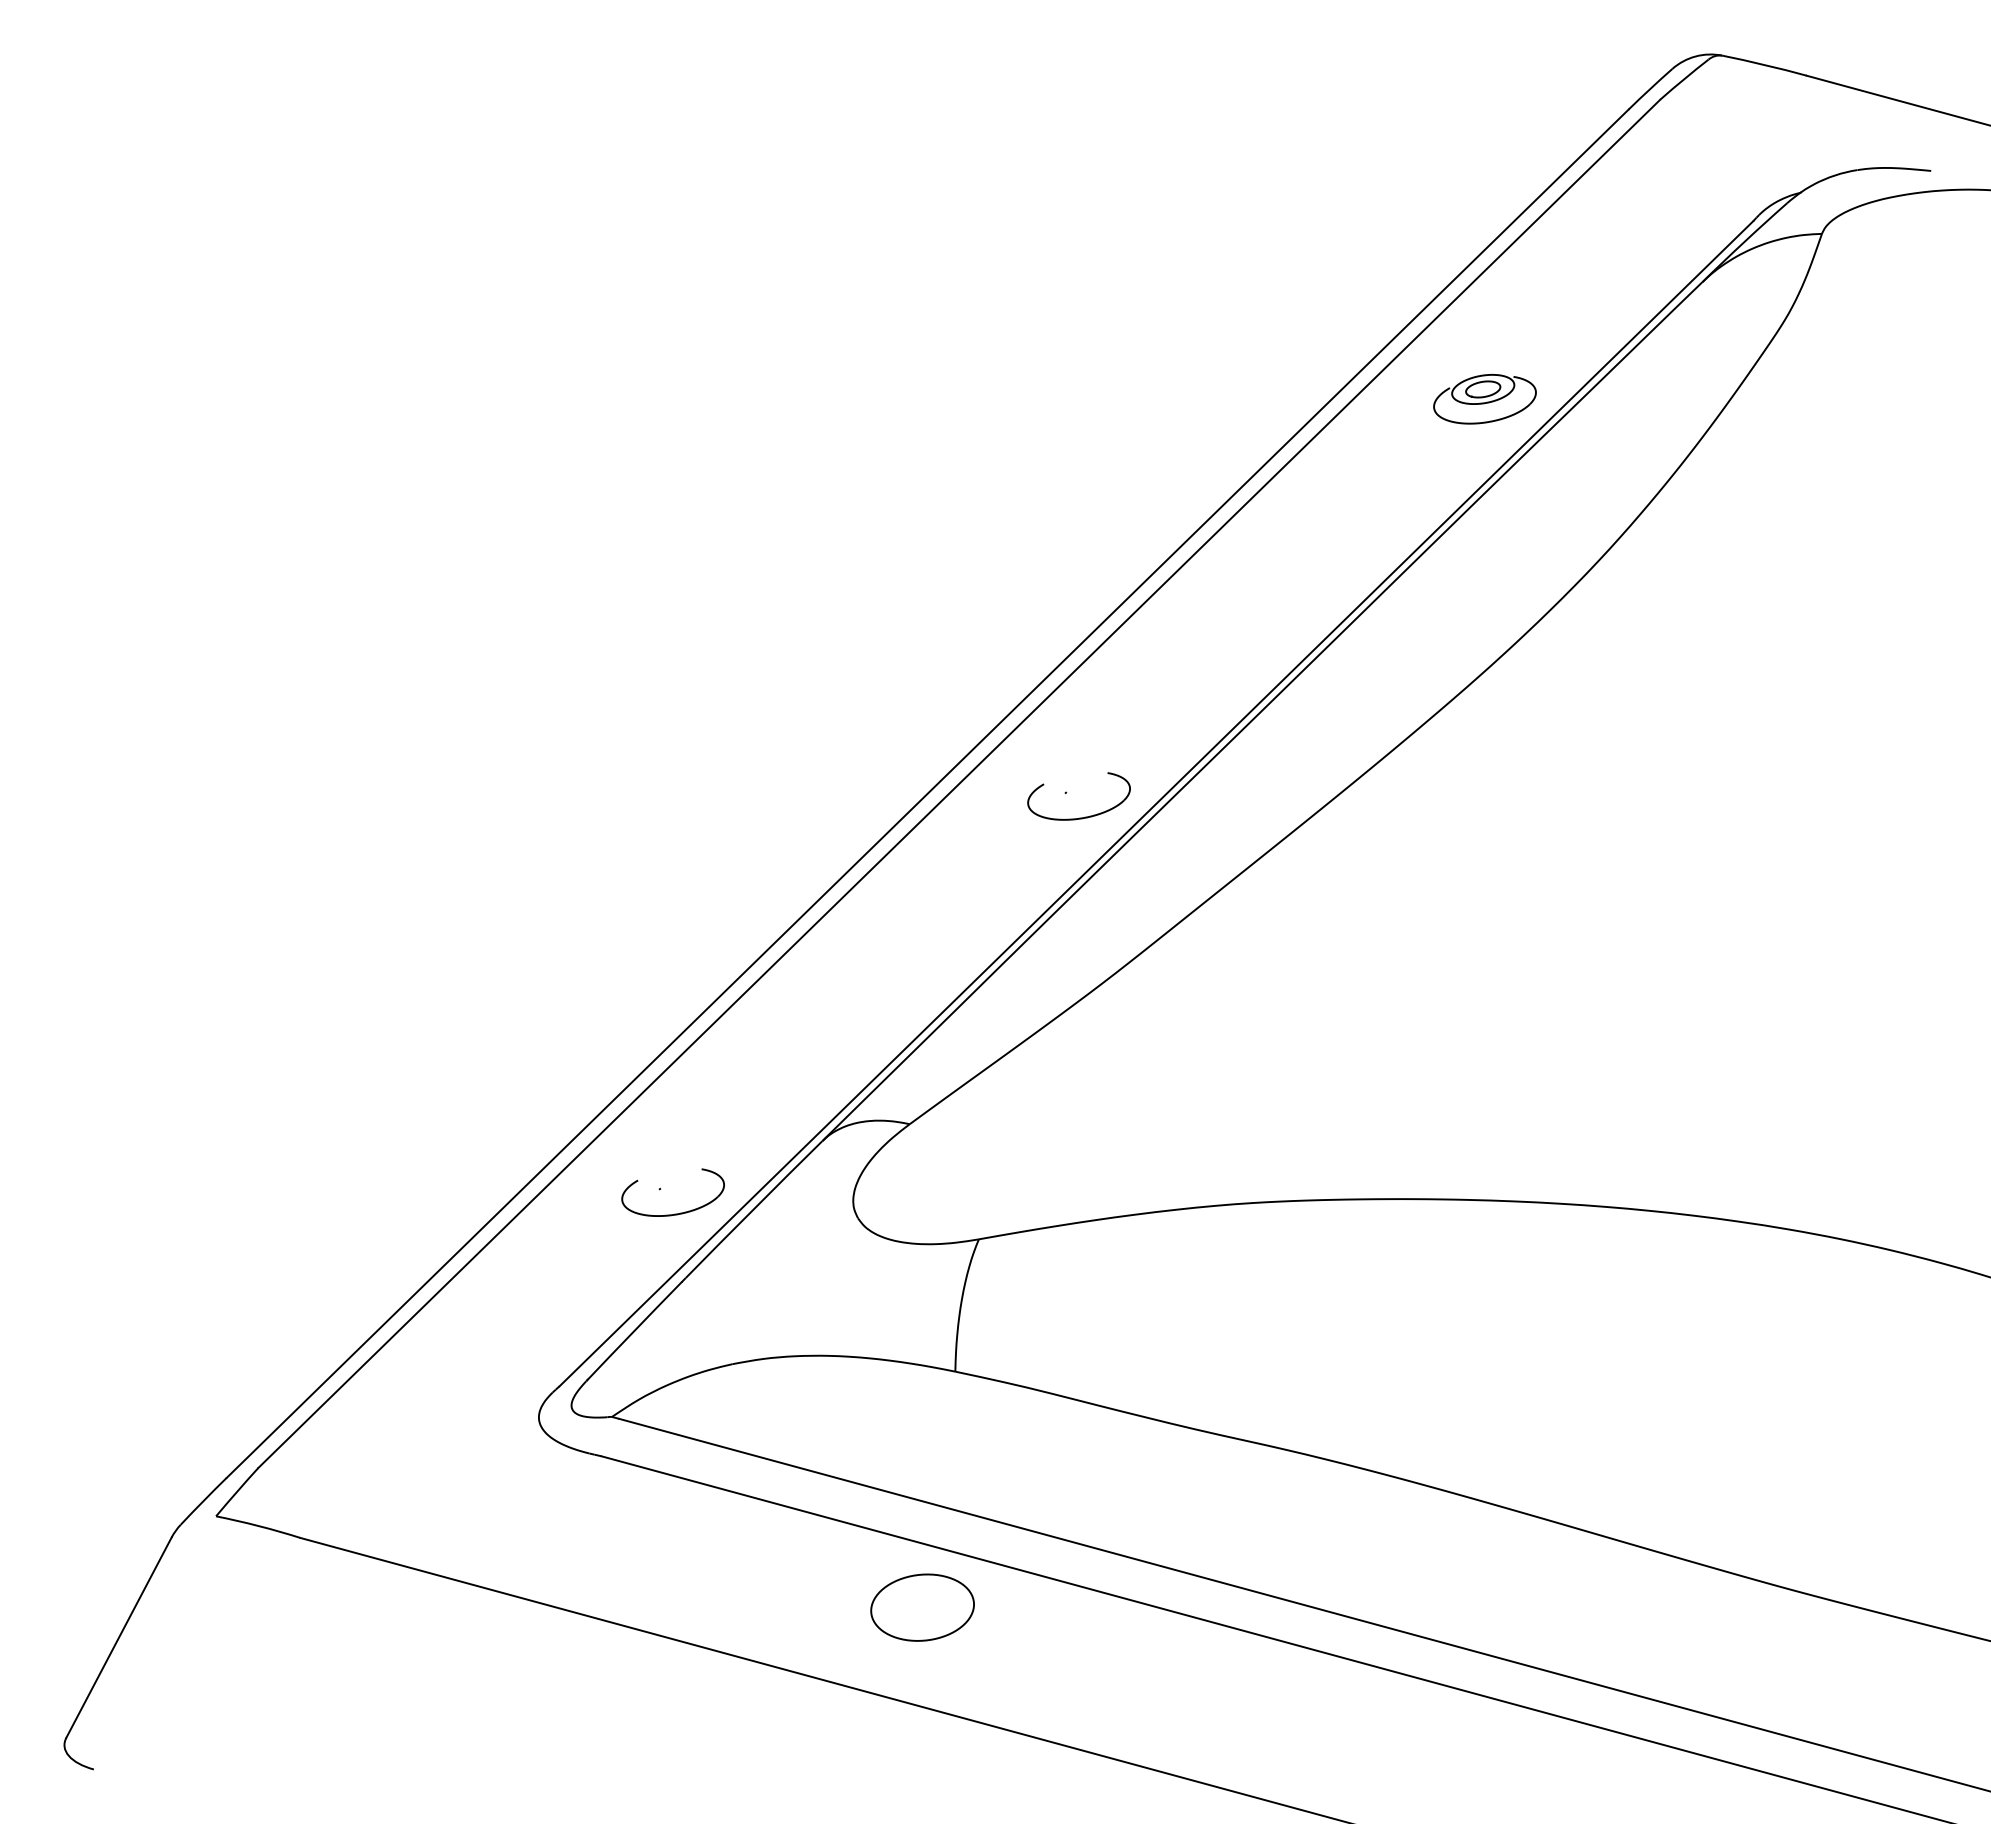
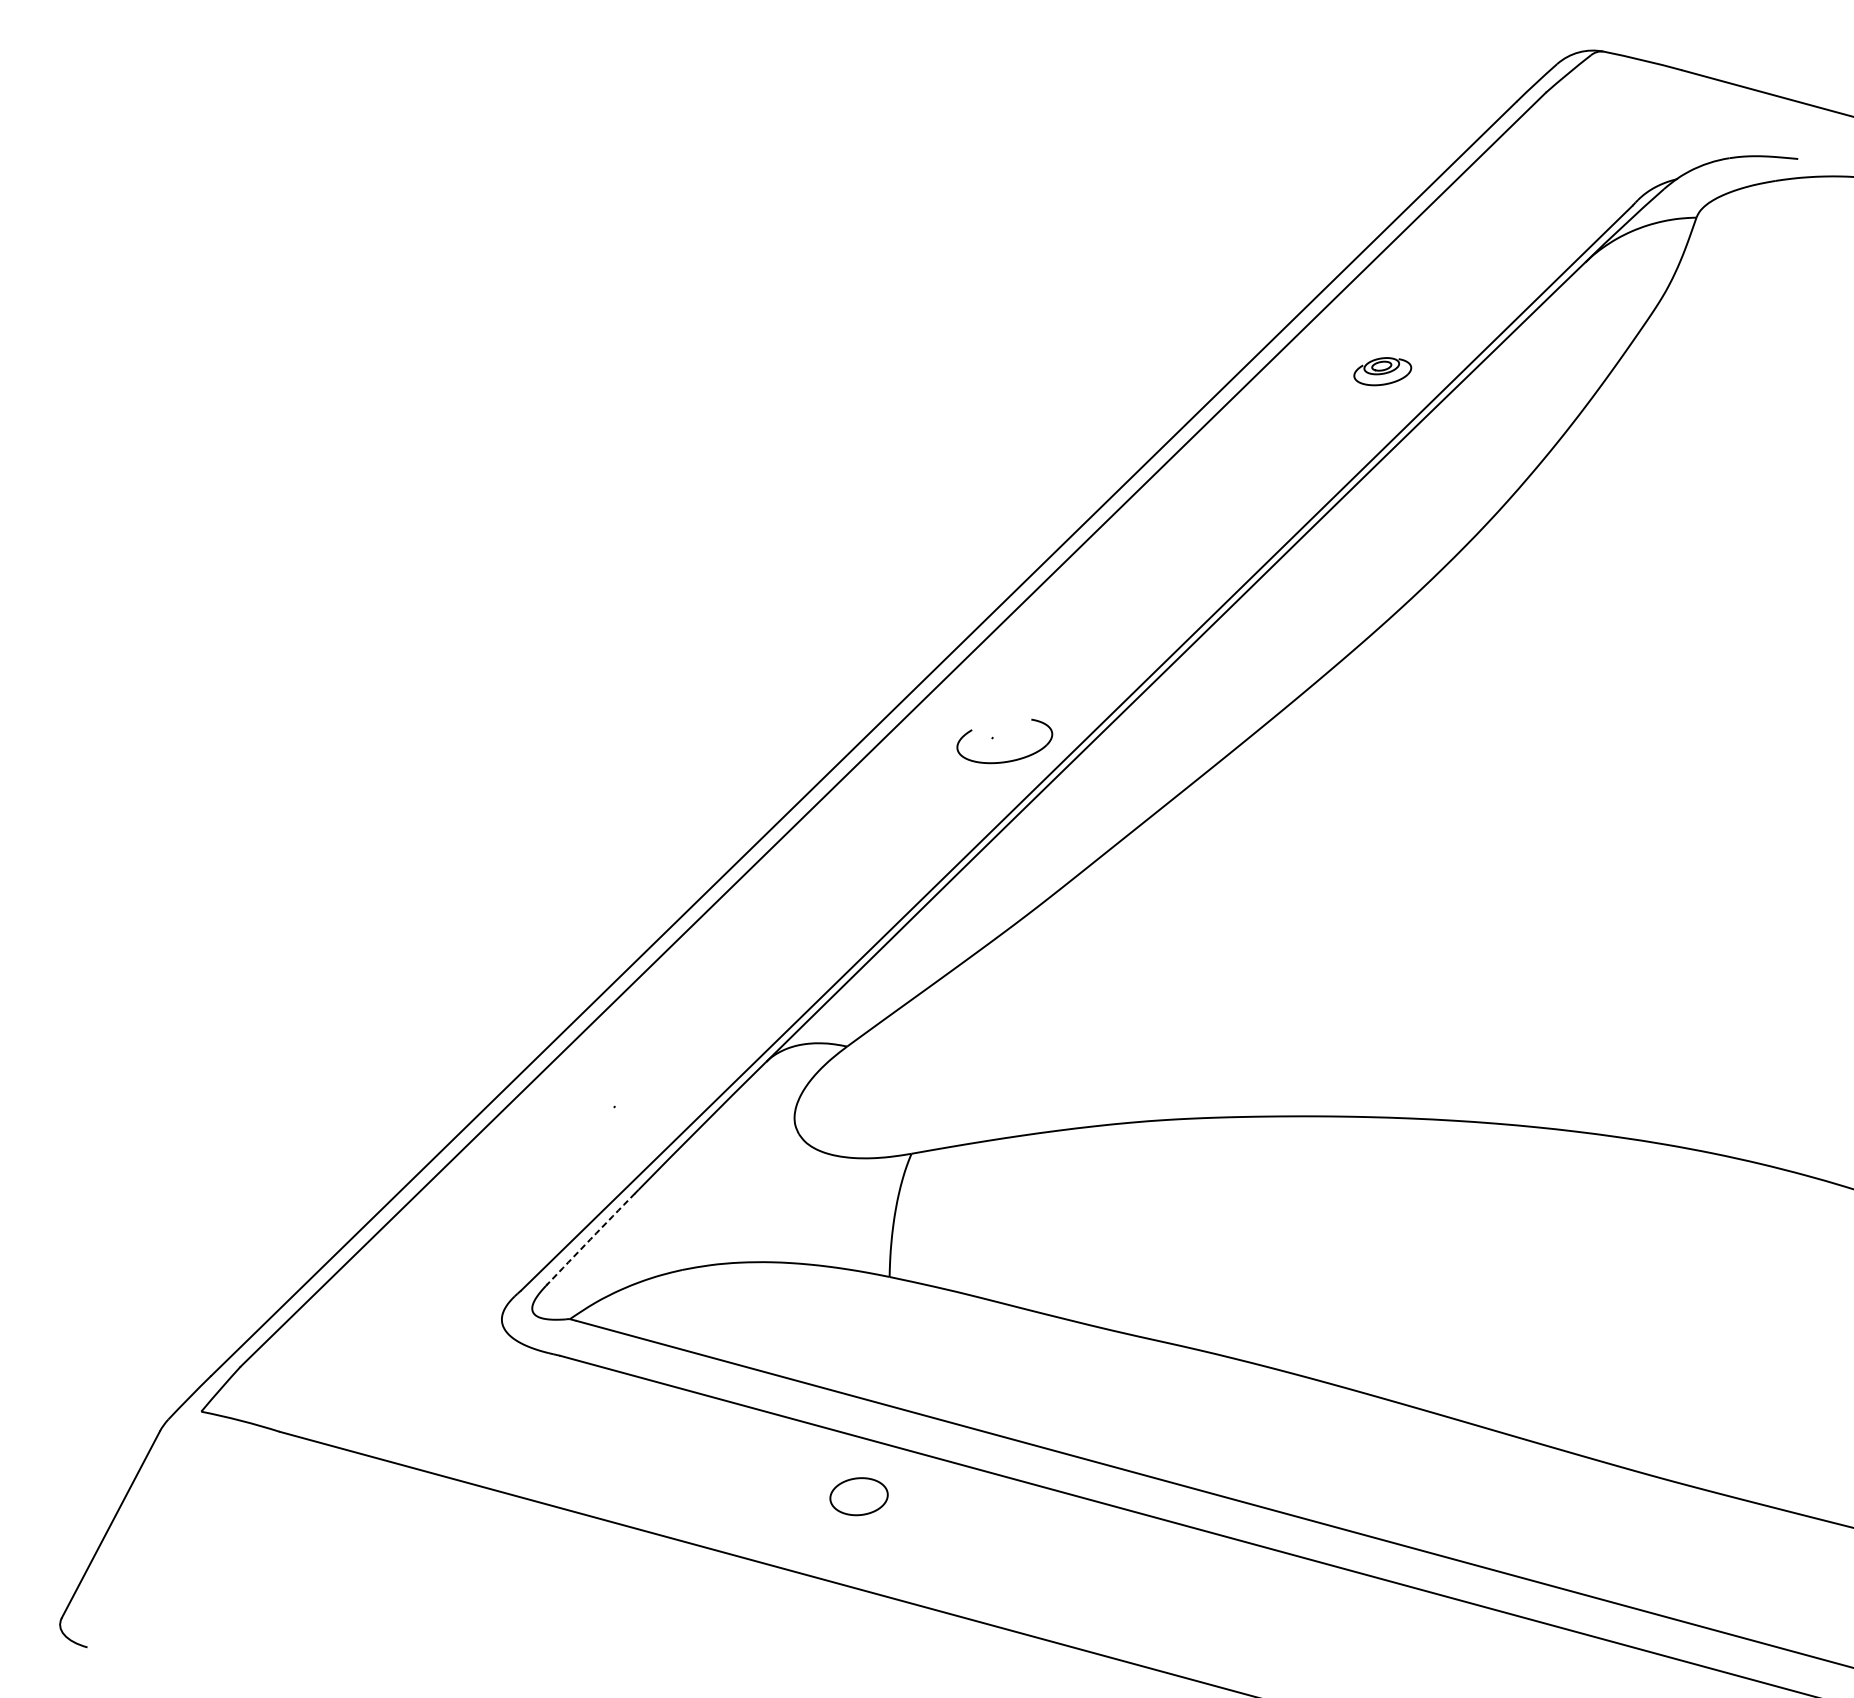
part: (1484, 399) -> (1382, 371), size x0.6
part: (674, 1213) -> (628, 1129), removed
arc: (634, 1331) -> (590, 1239), solid -> dashed
part: (922, 1607) -> (859, 1496), size x0.6

